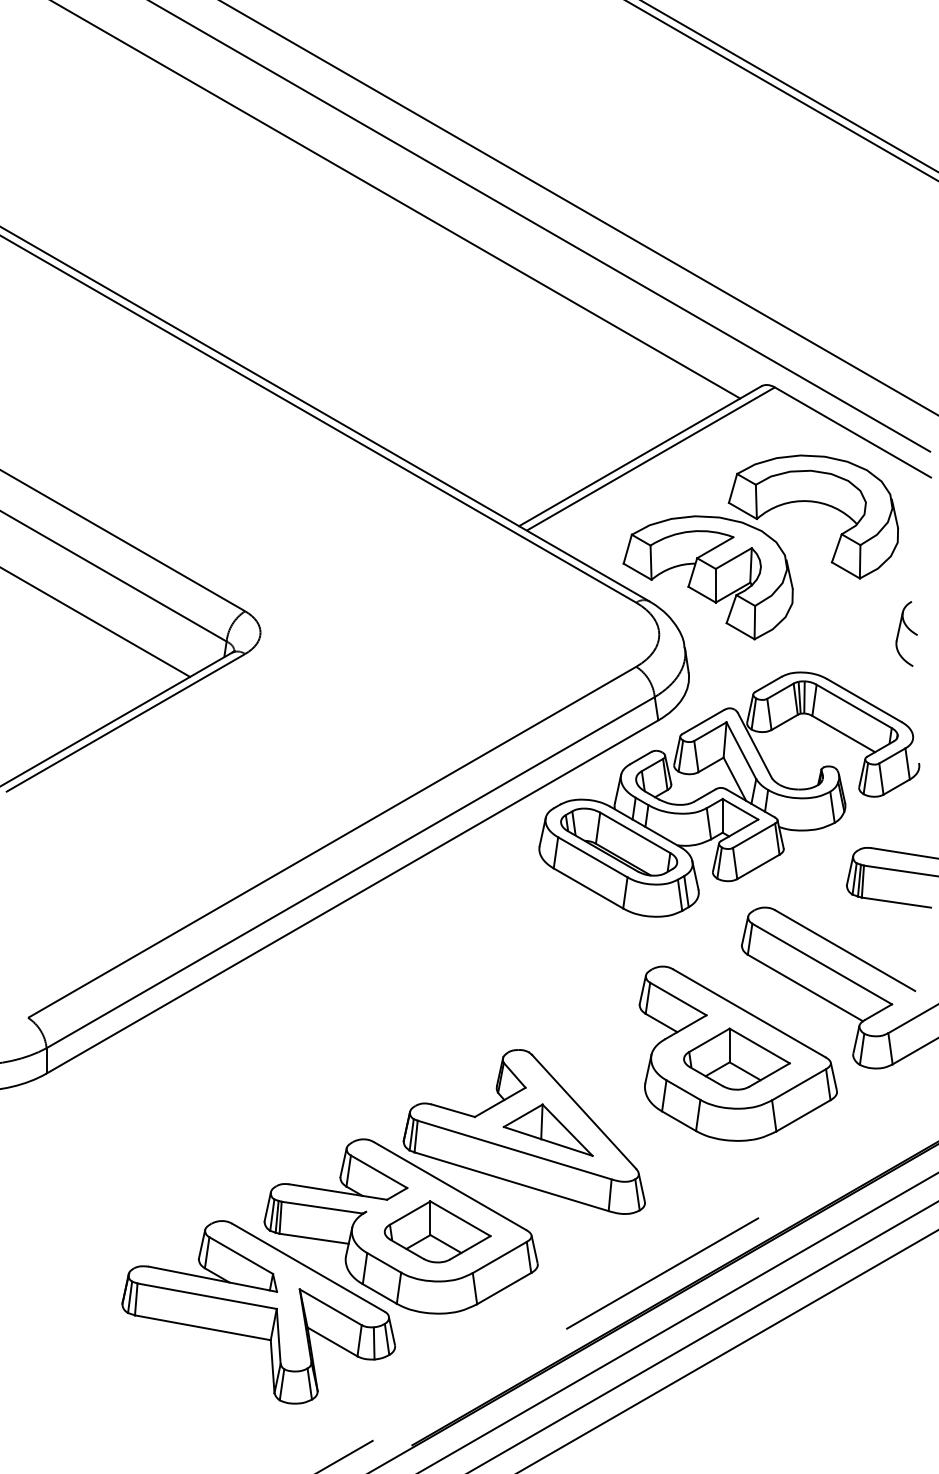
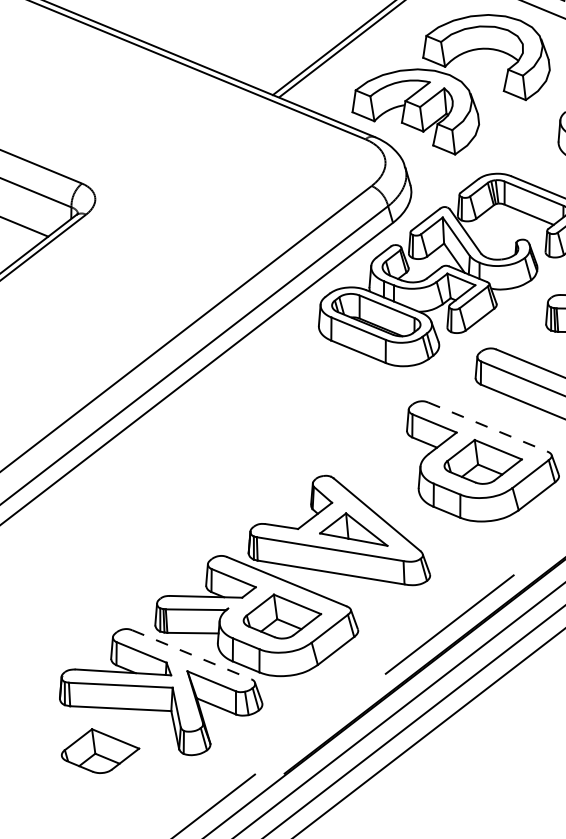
line: (749, 1013) -> (487, 427), solid -> dashed
line: (308, 1267) -> (191, 654), solid -> dashed
part: (167, 1380) -> (100, 750), added

